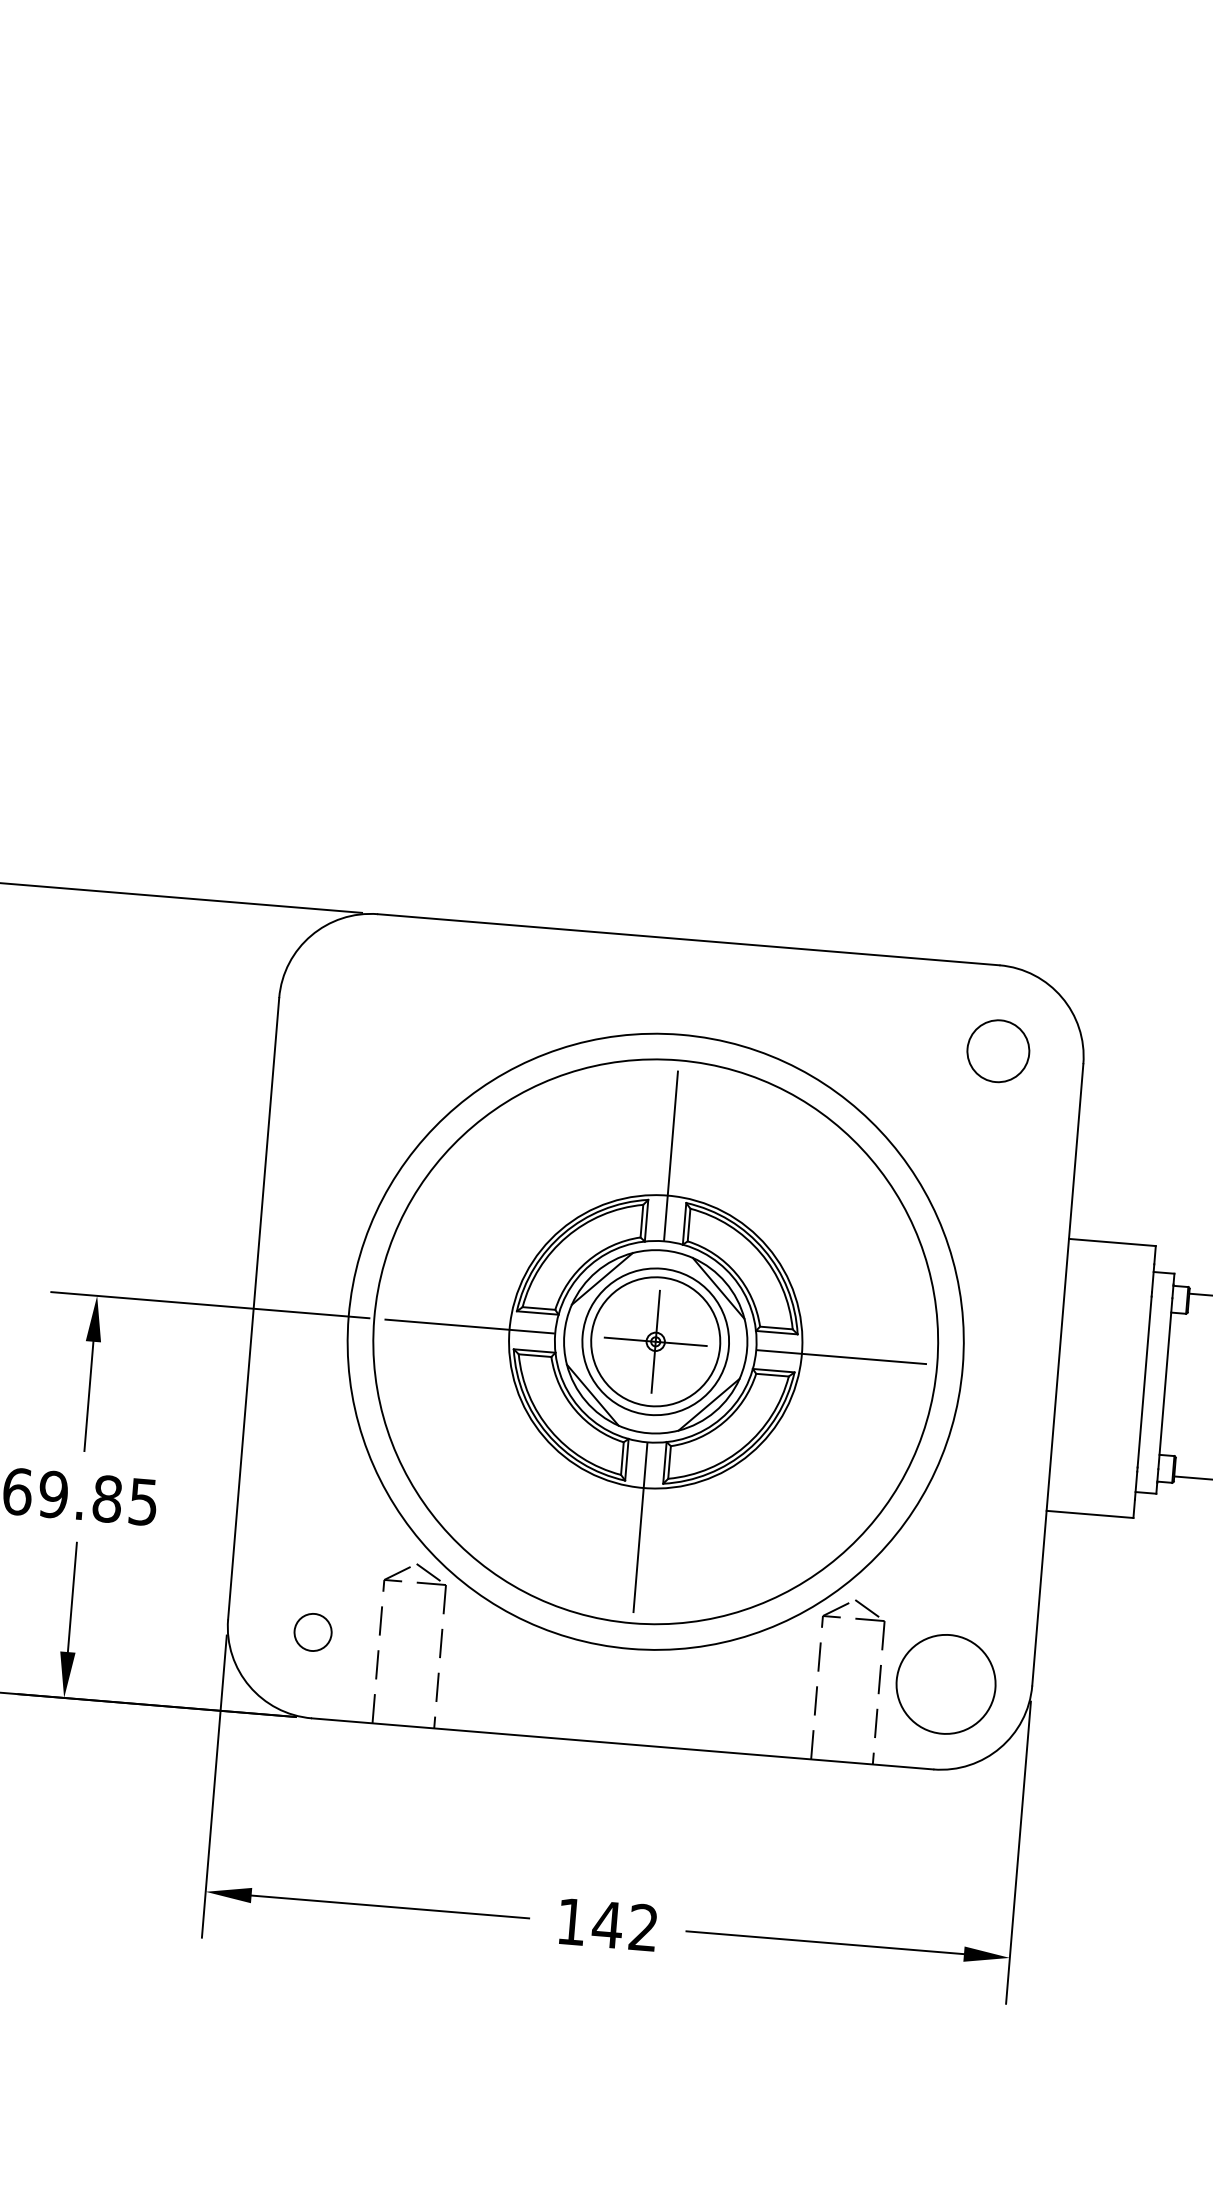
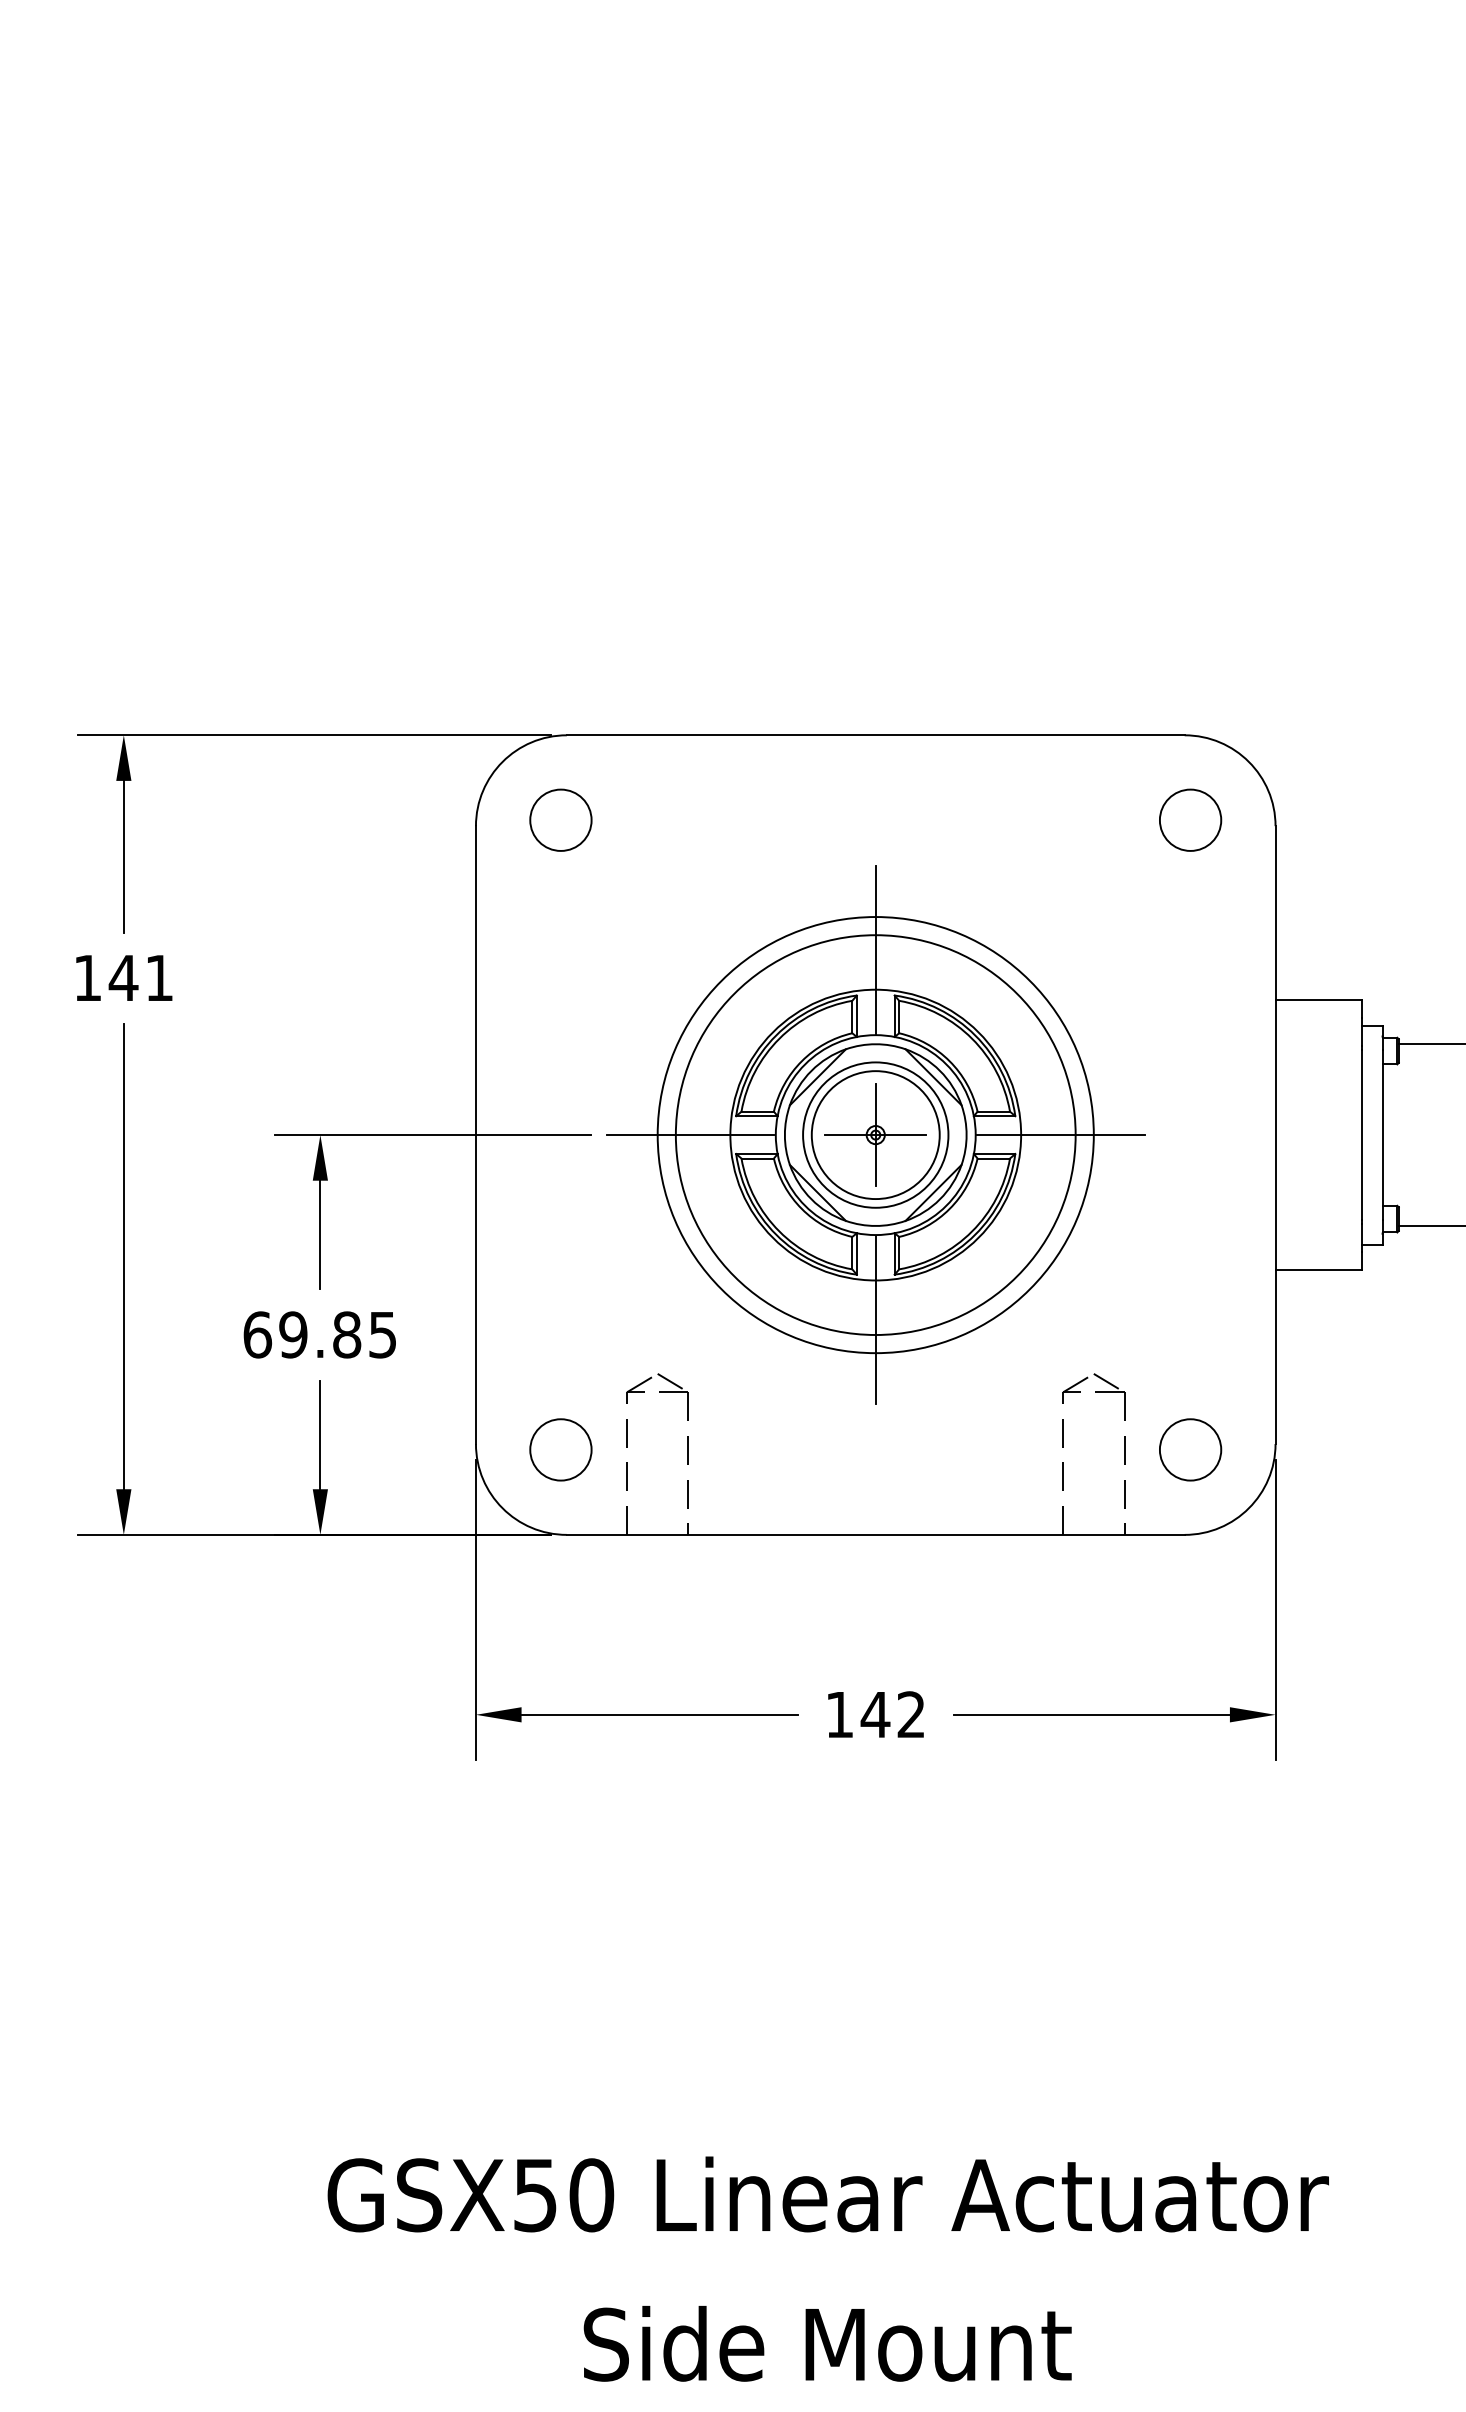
circle: (364, 998) -> (560, 819), added
circle: (655, 1342) -> (875, 1135), size x0.71
circle: (655, 1342) -> (875, 1135), size x0.71
circle: (312, 1631) -> (560, 1449), size x1.67
circle: (946, 1684) -> (1190, 1449), size x0.62

